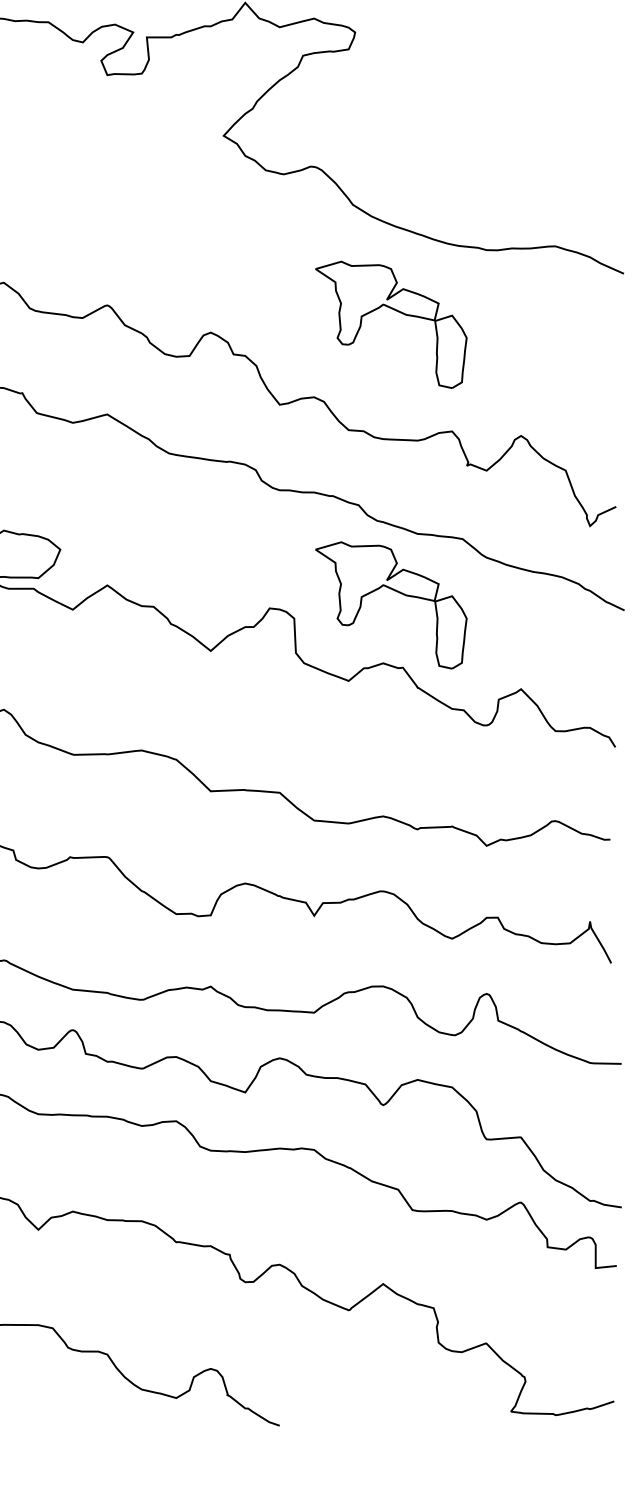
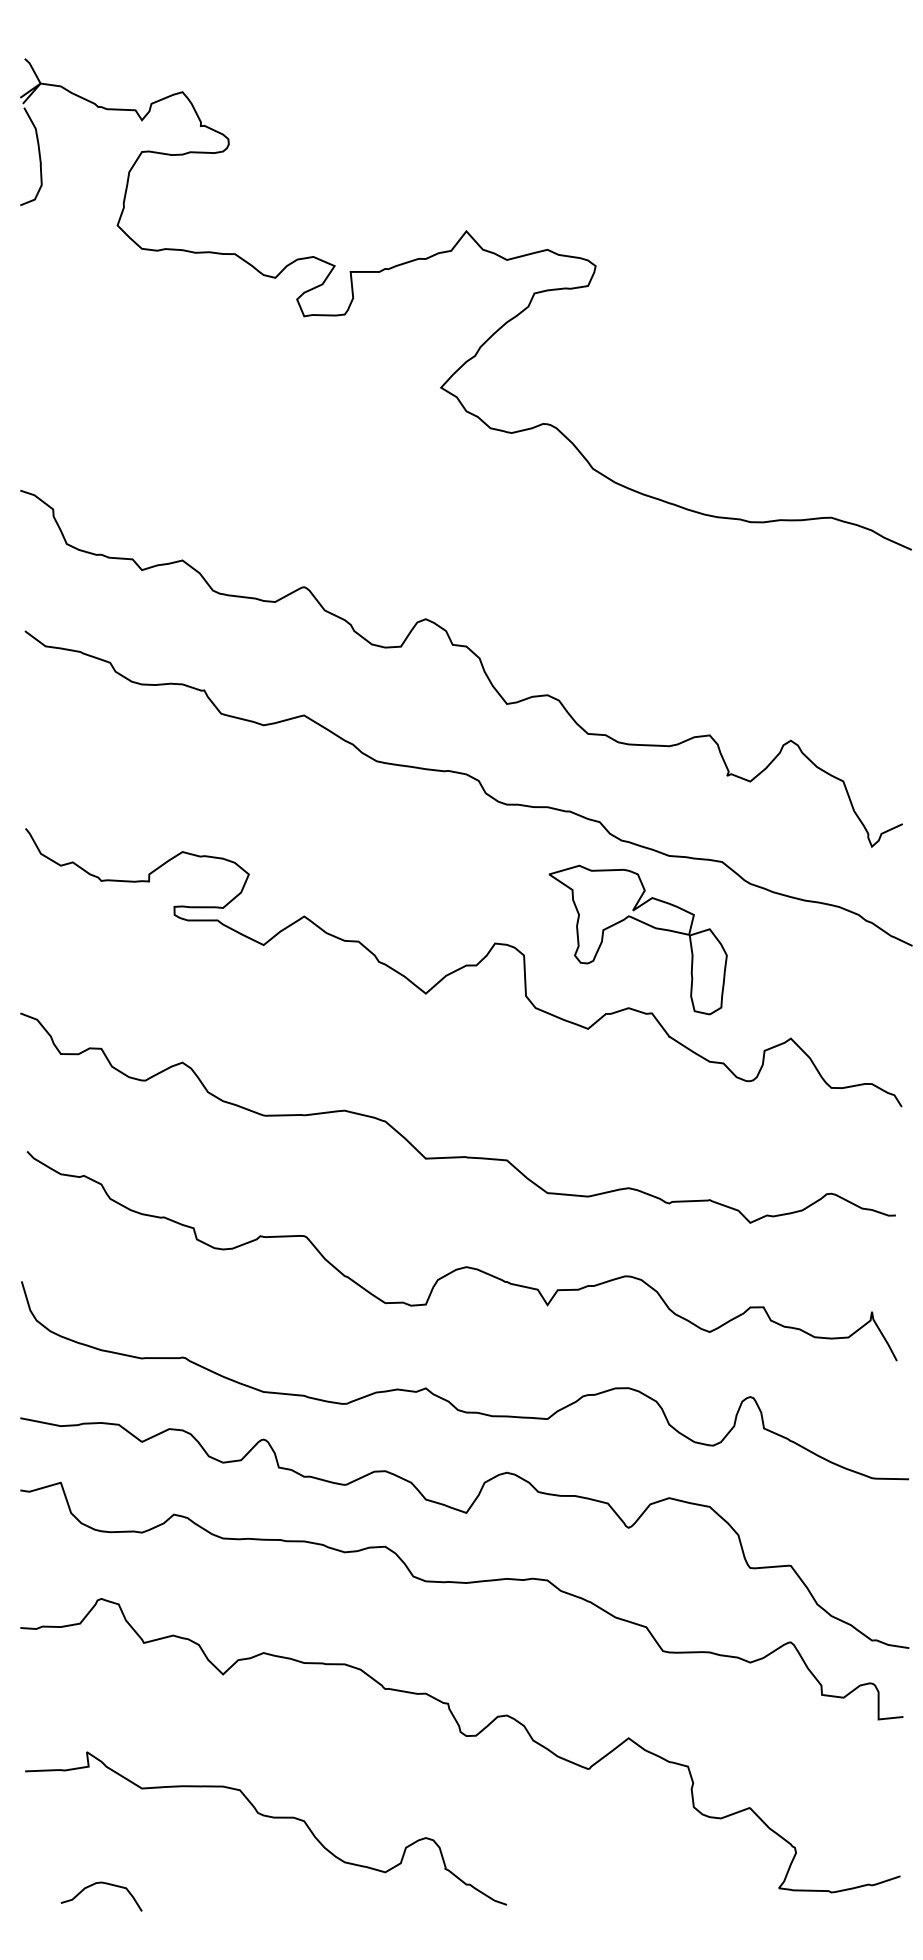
part: (396, 311) -> (644, 594), removed

